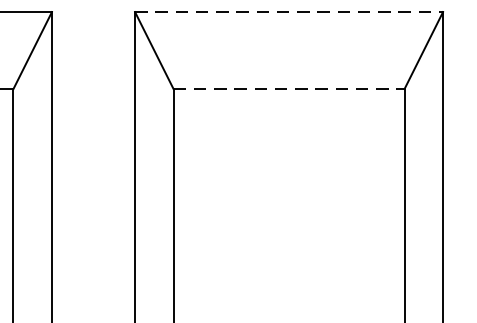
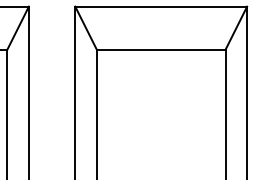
line: (289, 11) -> (161, 6), dashed -> solid
line: (289, 88) -> (161, 49), dashed -> solid

